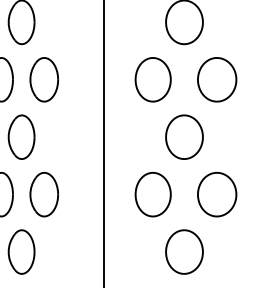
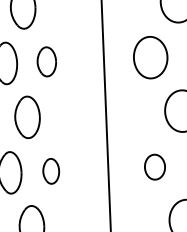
part: (43, 79) -> (46, 61), size x0.7
part: (43, 194) -> (50, 171), size x0.6
part: (152, 194) -> (154, 166), size x0.6

